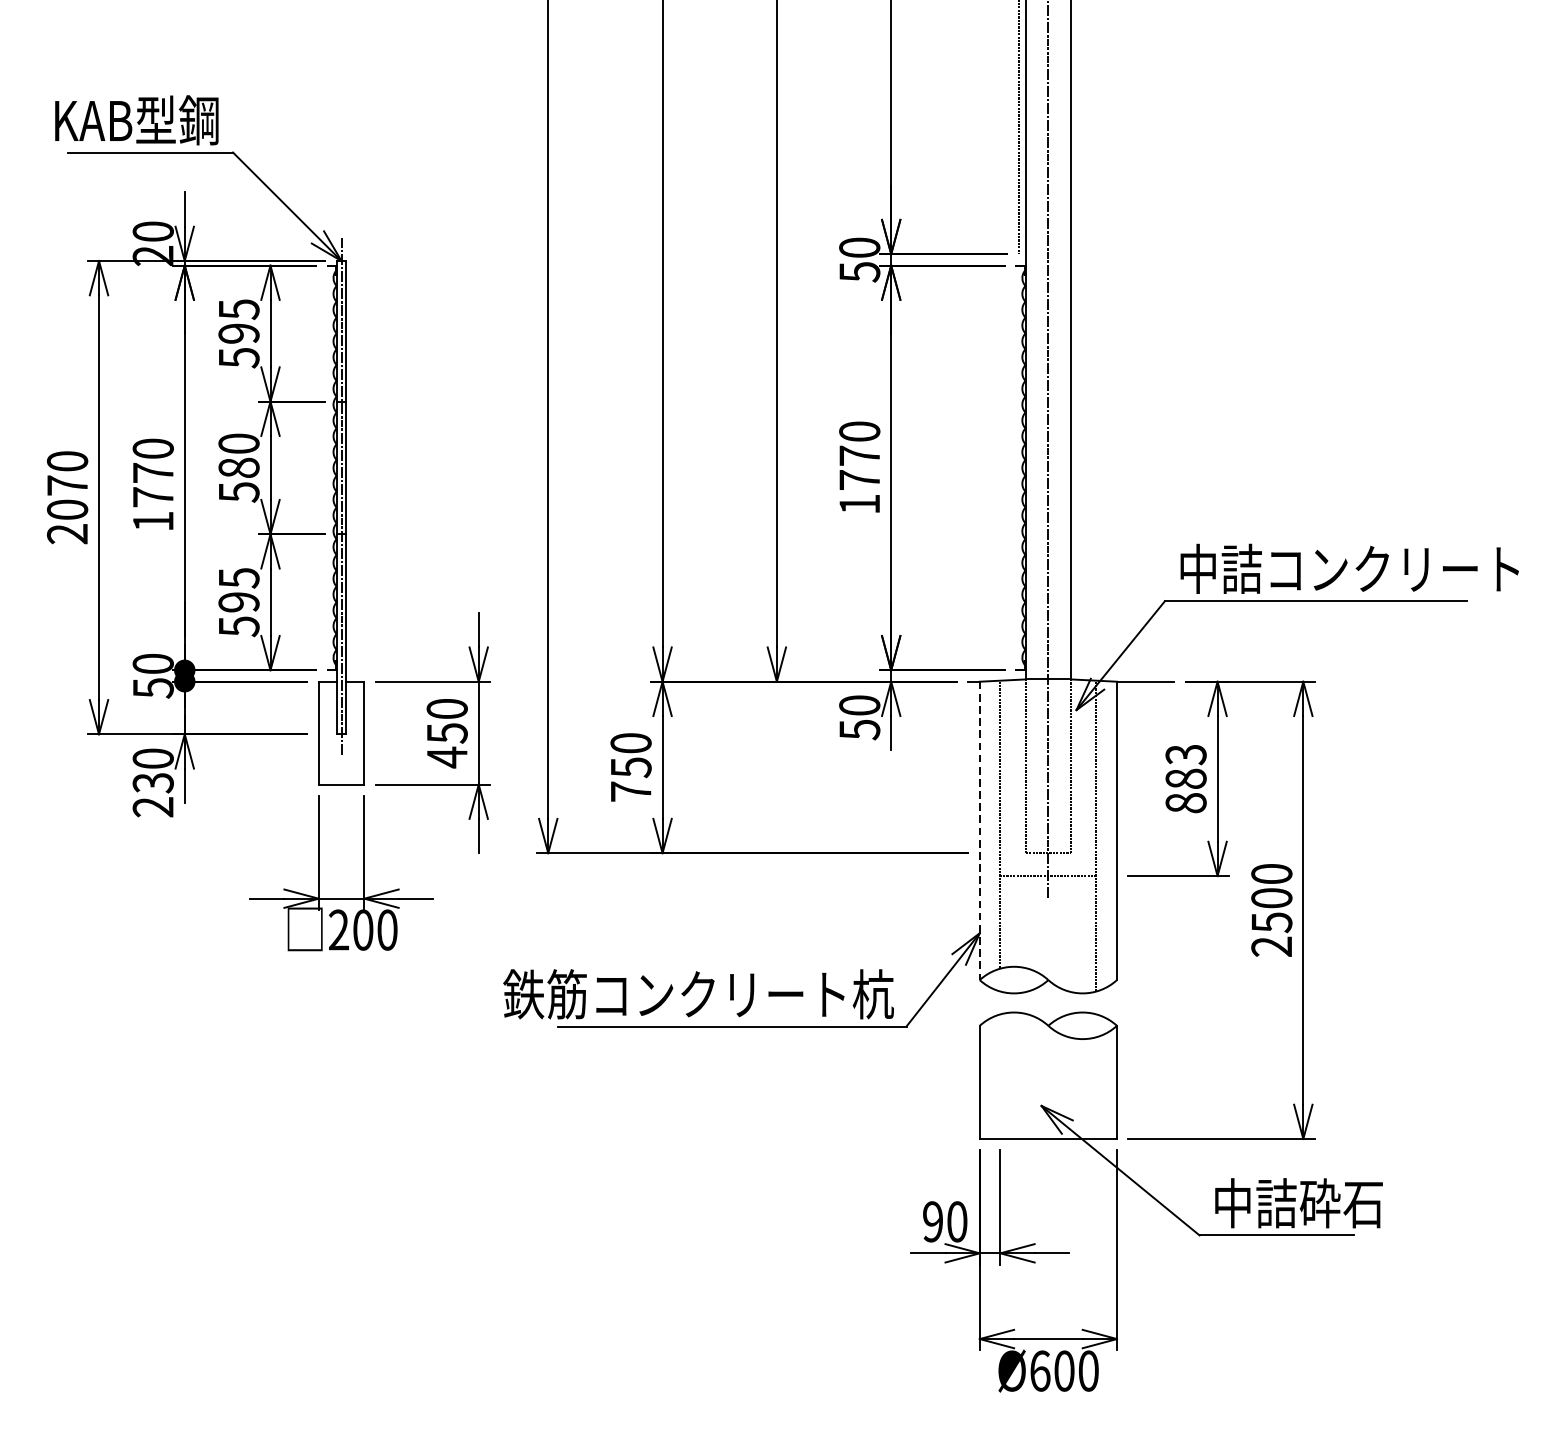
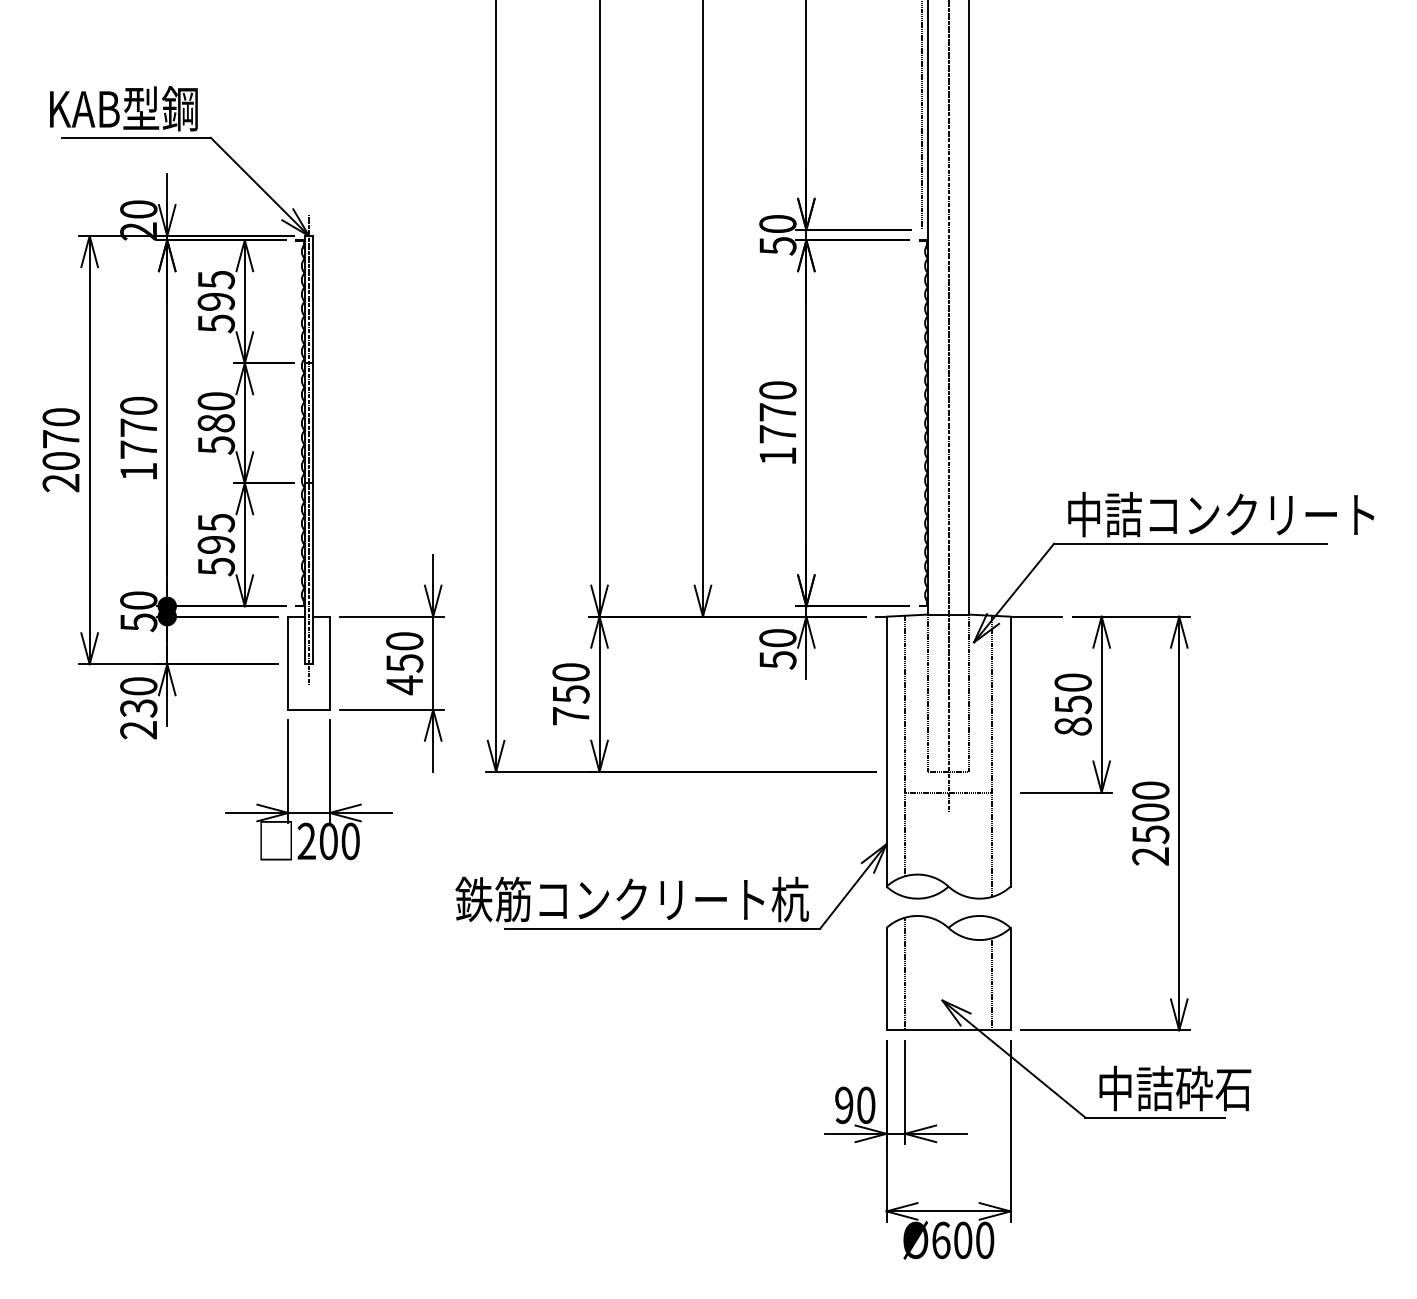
text: (1185, 766) -> (1072, 693), 883 -> 850
line: (979, 830) -> (886, 751), dashed -> solid
line: (1000, 1076) -> (905, 973), added
line: (1096, 1088) -> (992, 984), added

